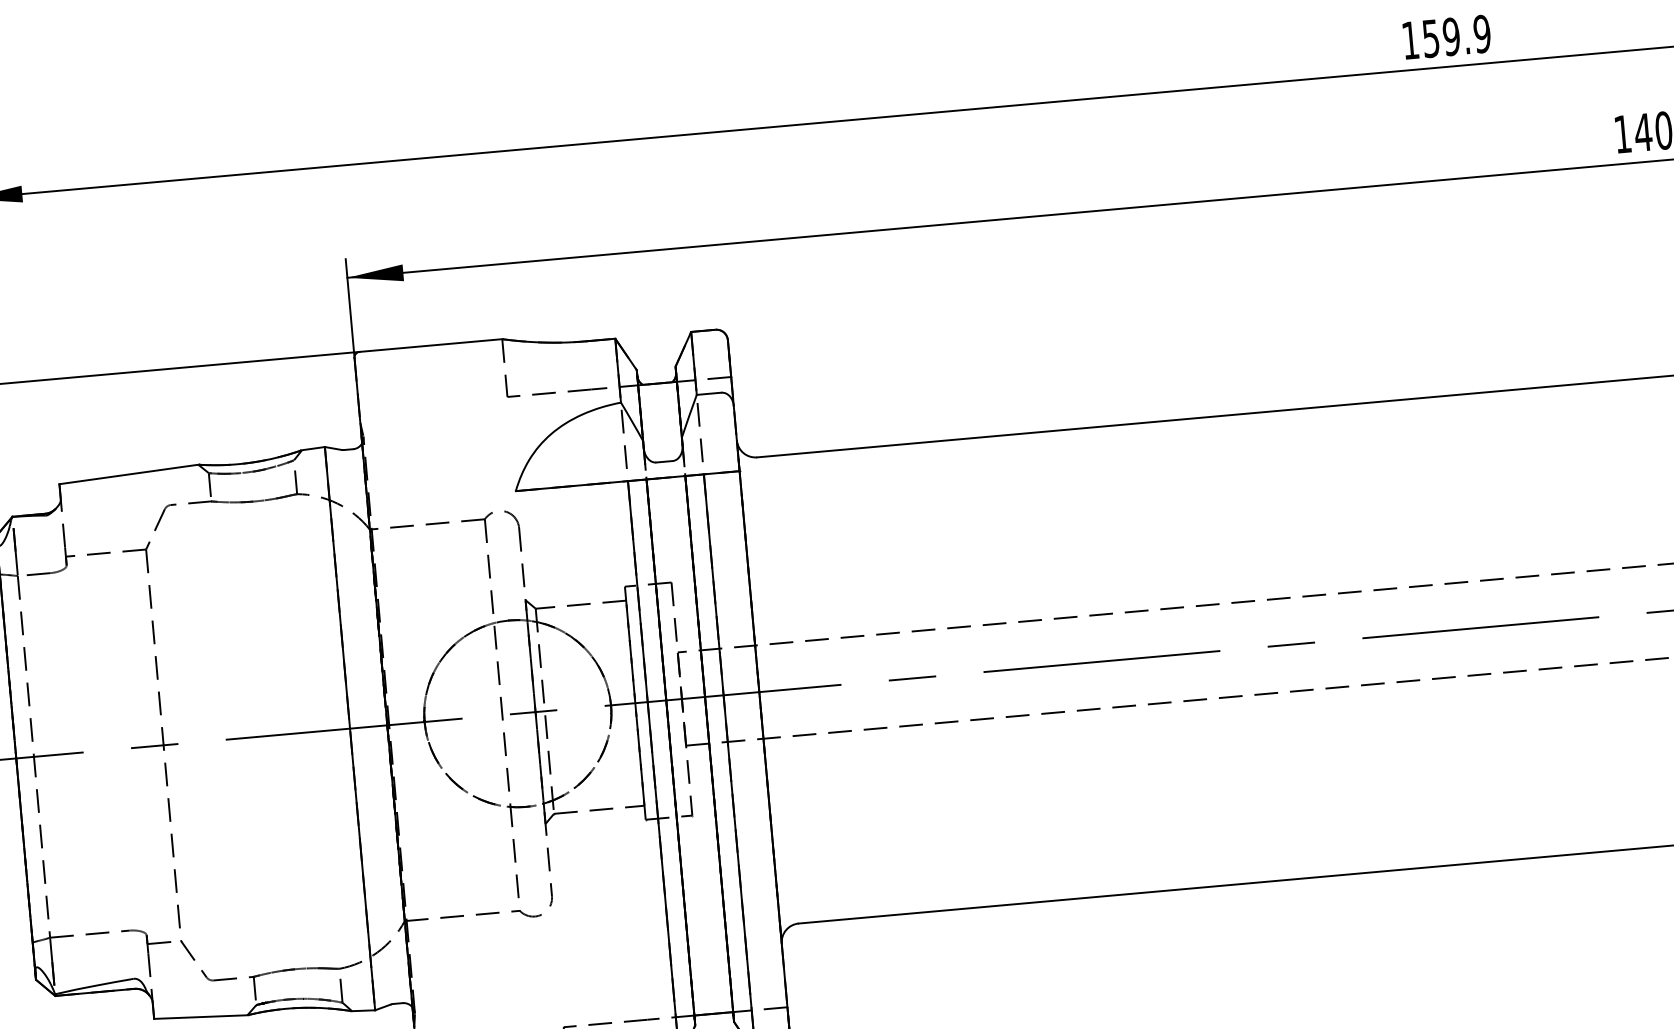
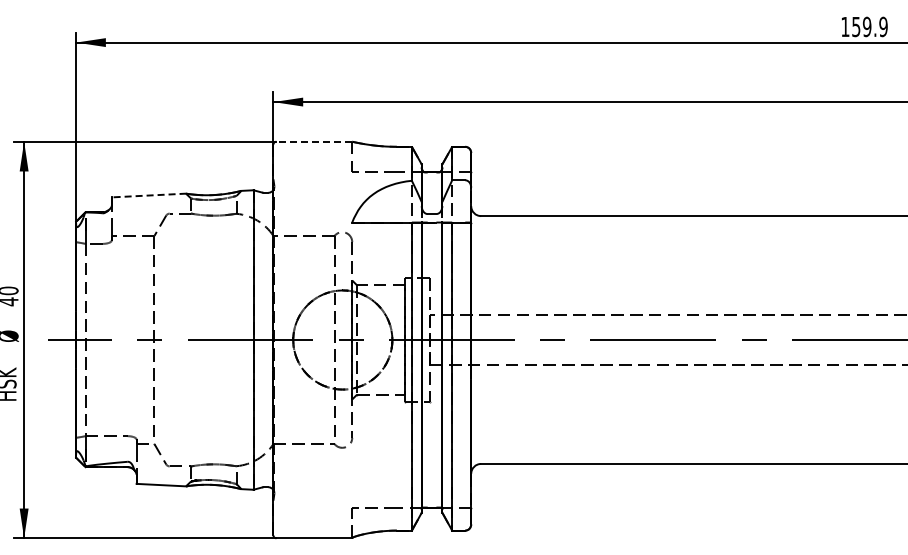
line: (431, 345) -> (314, 141), solid -> dashed
line: (128, 474) -> (148, 195), solid -> dashed

